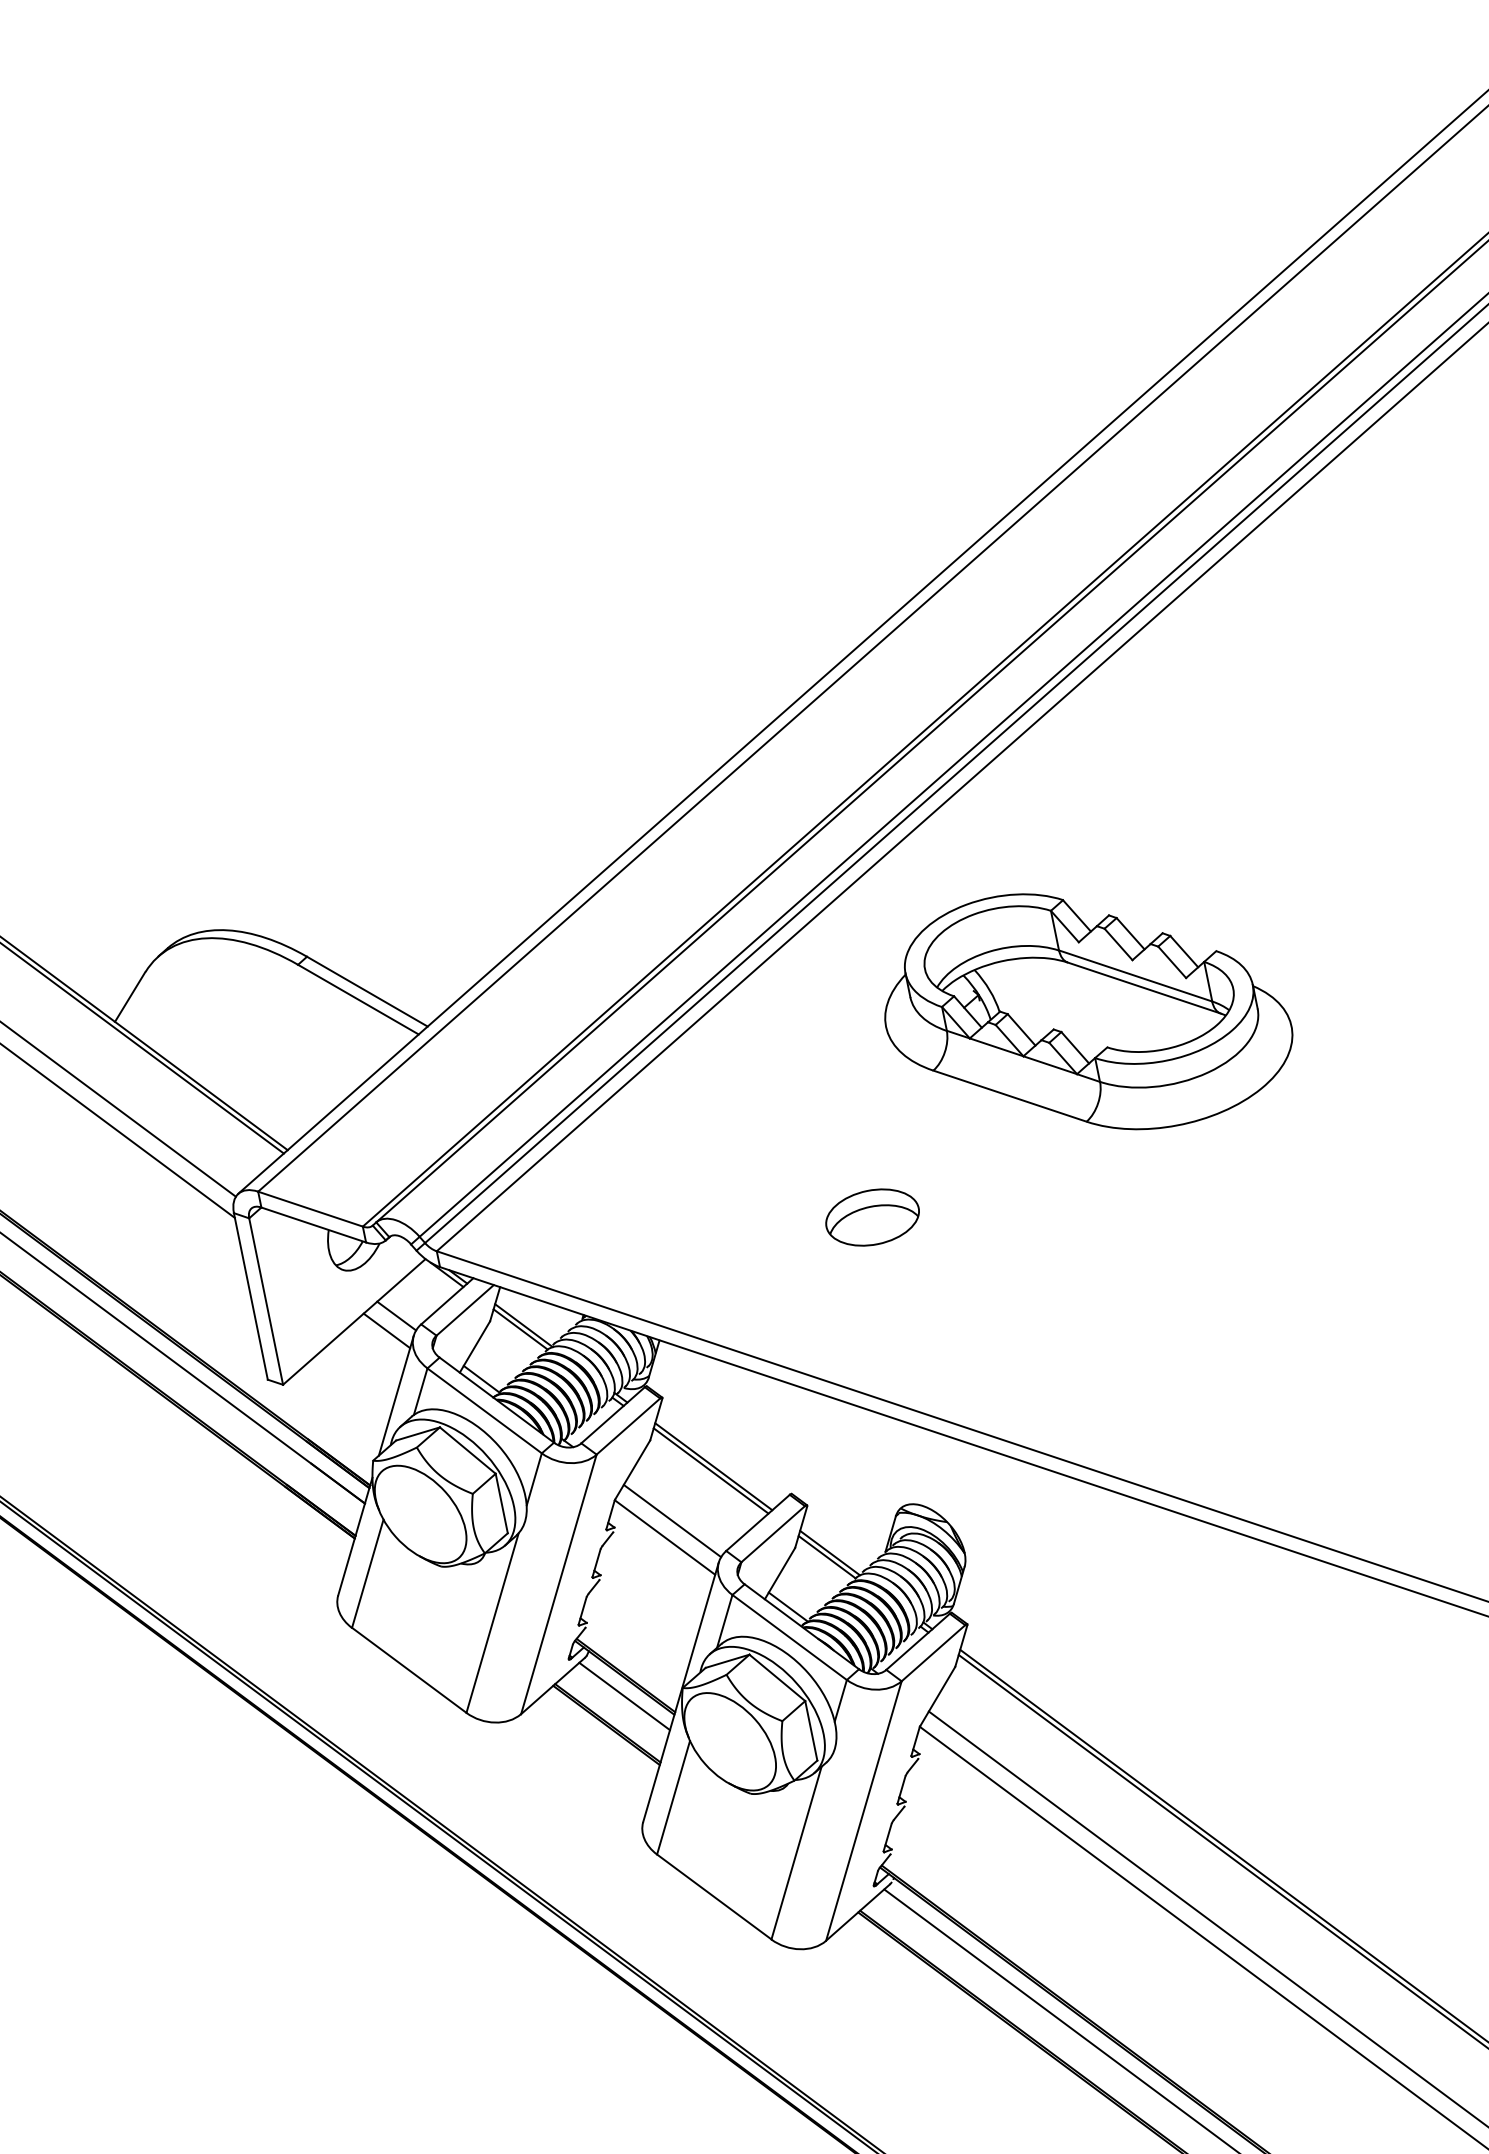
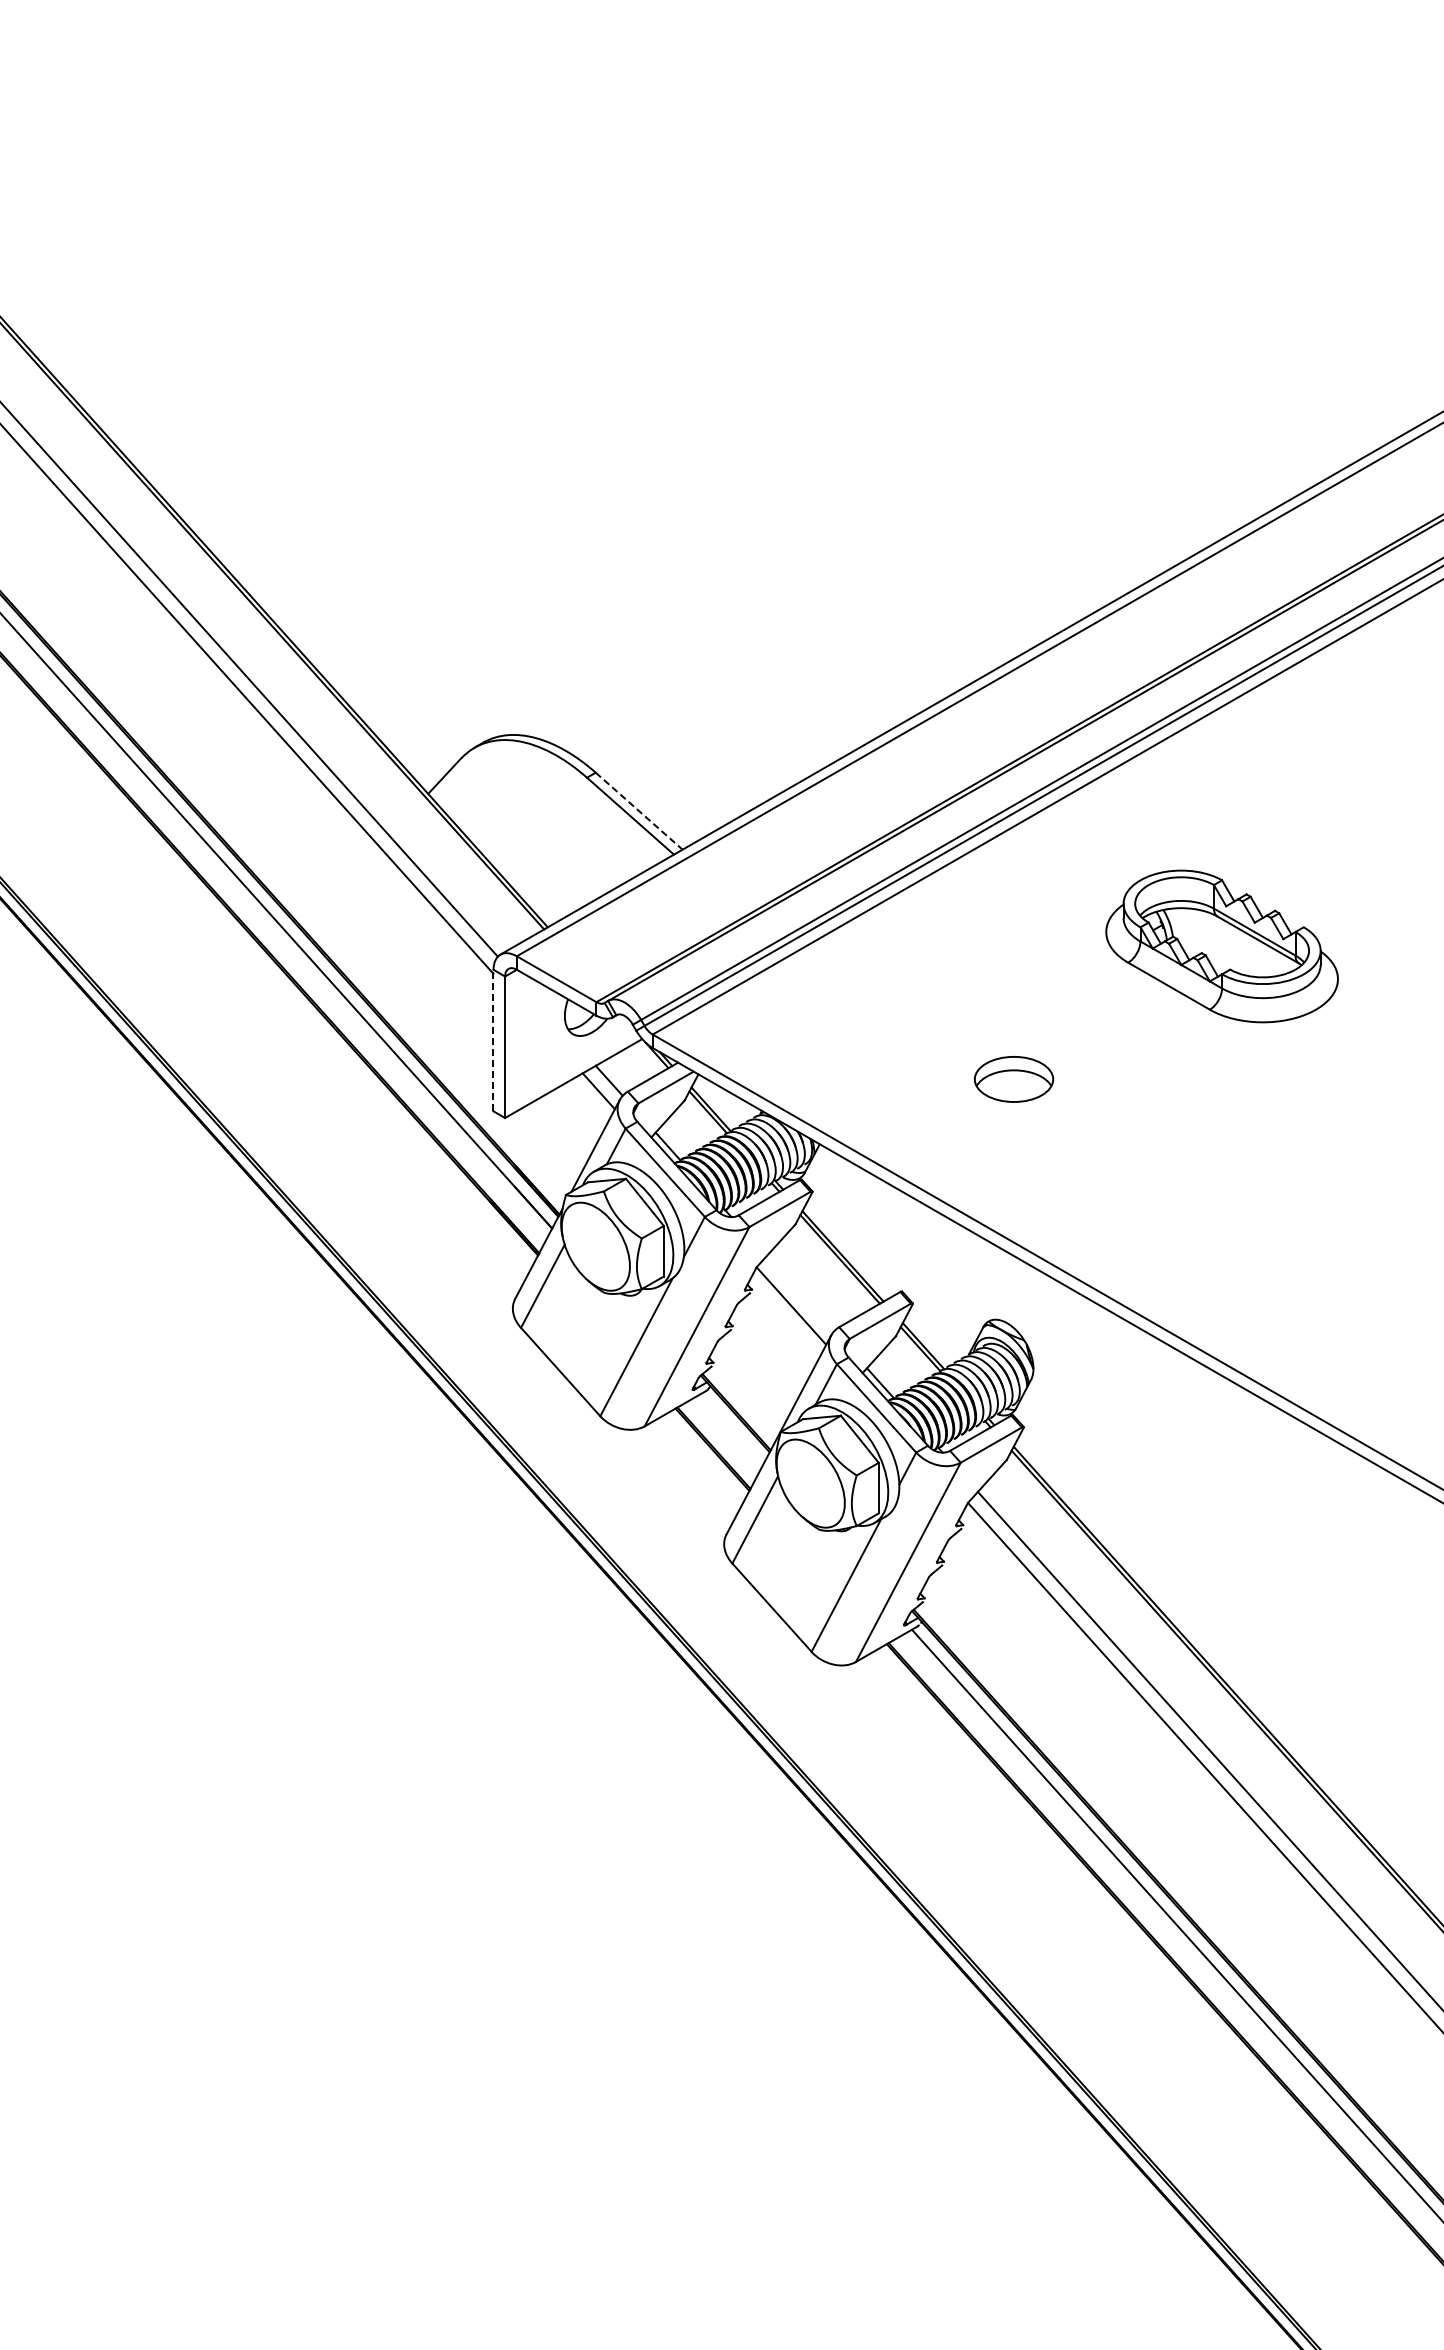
line: (367, 991) -> (639, 811), solid -> dashed
part: (1084, 1011) -> (1221, 946), size x0.7
line: (250, 1296) -> (493, 1040), solid -> dashed
line: (671, 1520) -> (799, 1293), removed
line: (624, 1697) -> (731, 1429), removed

